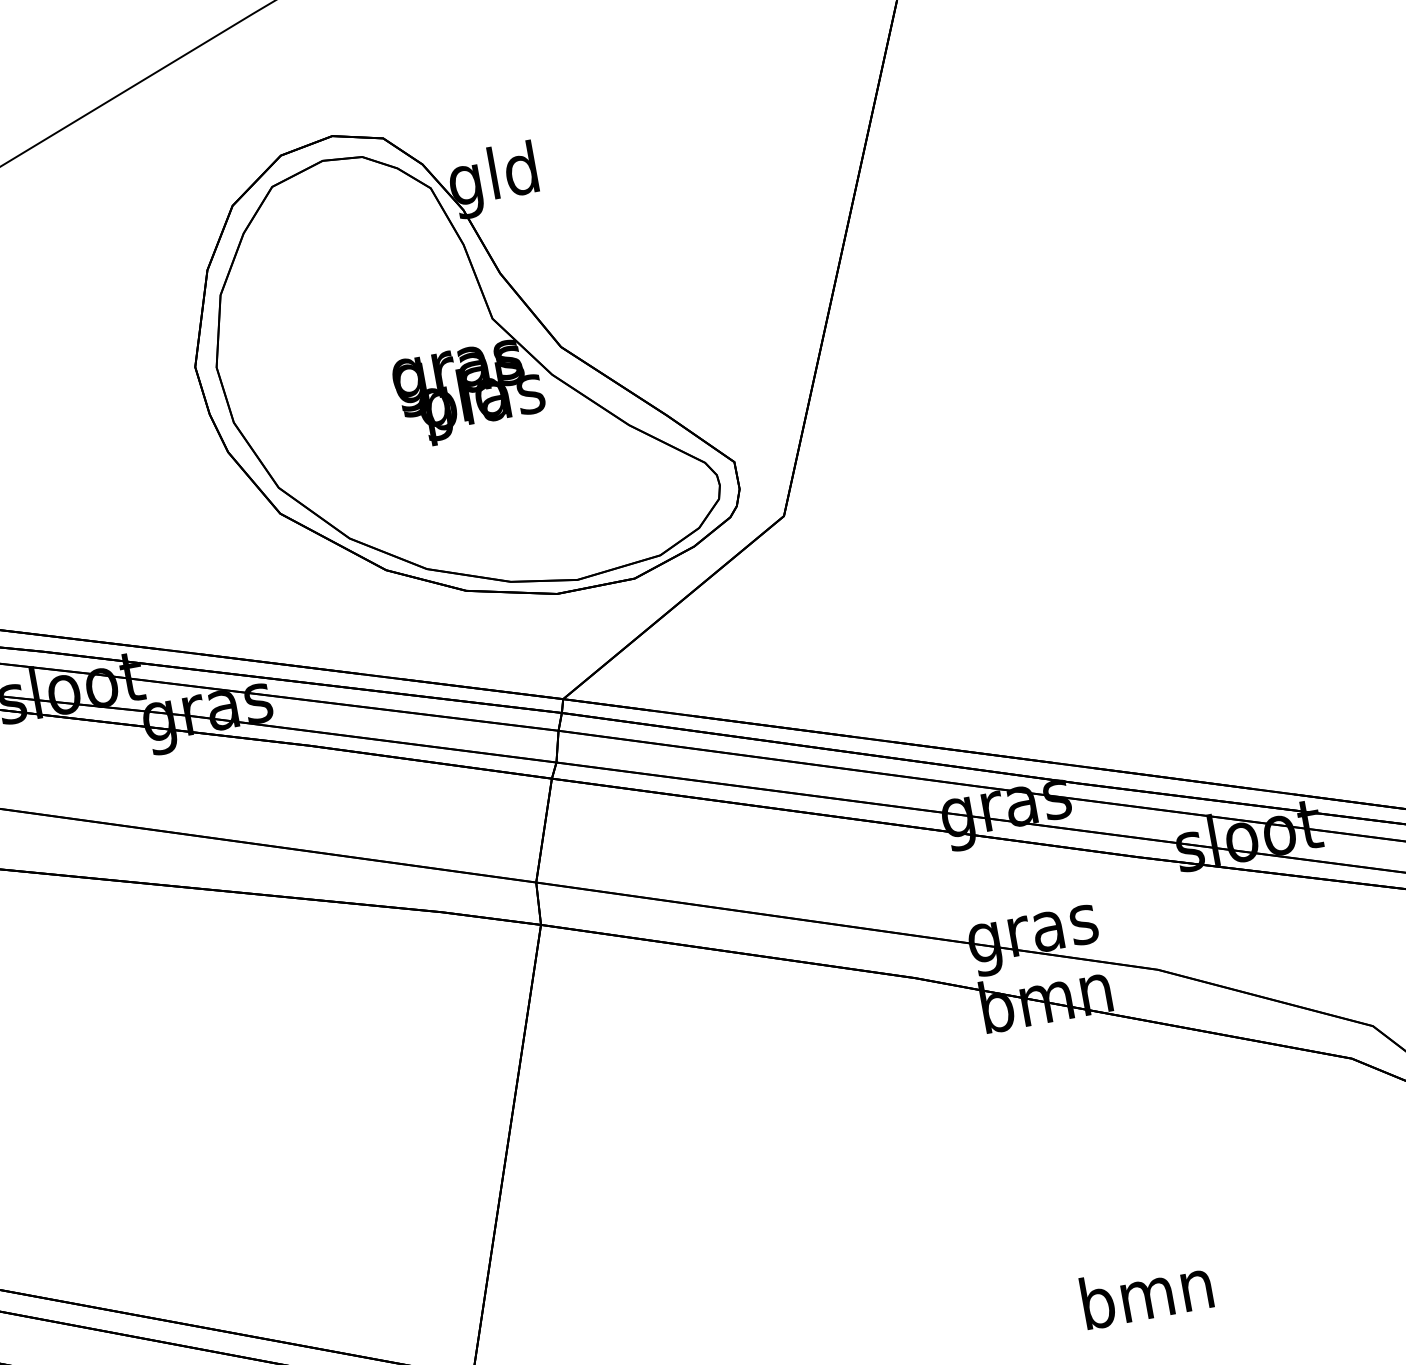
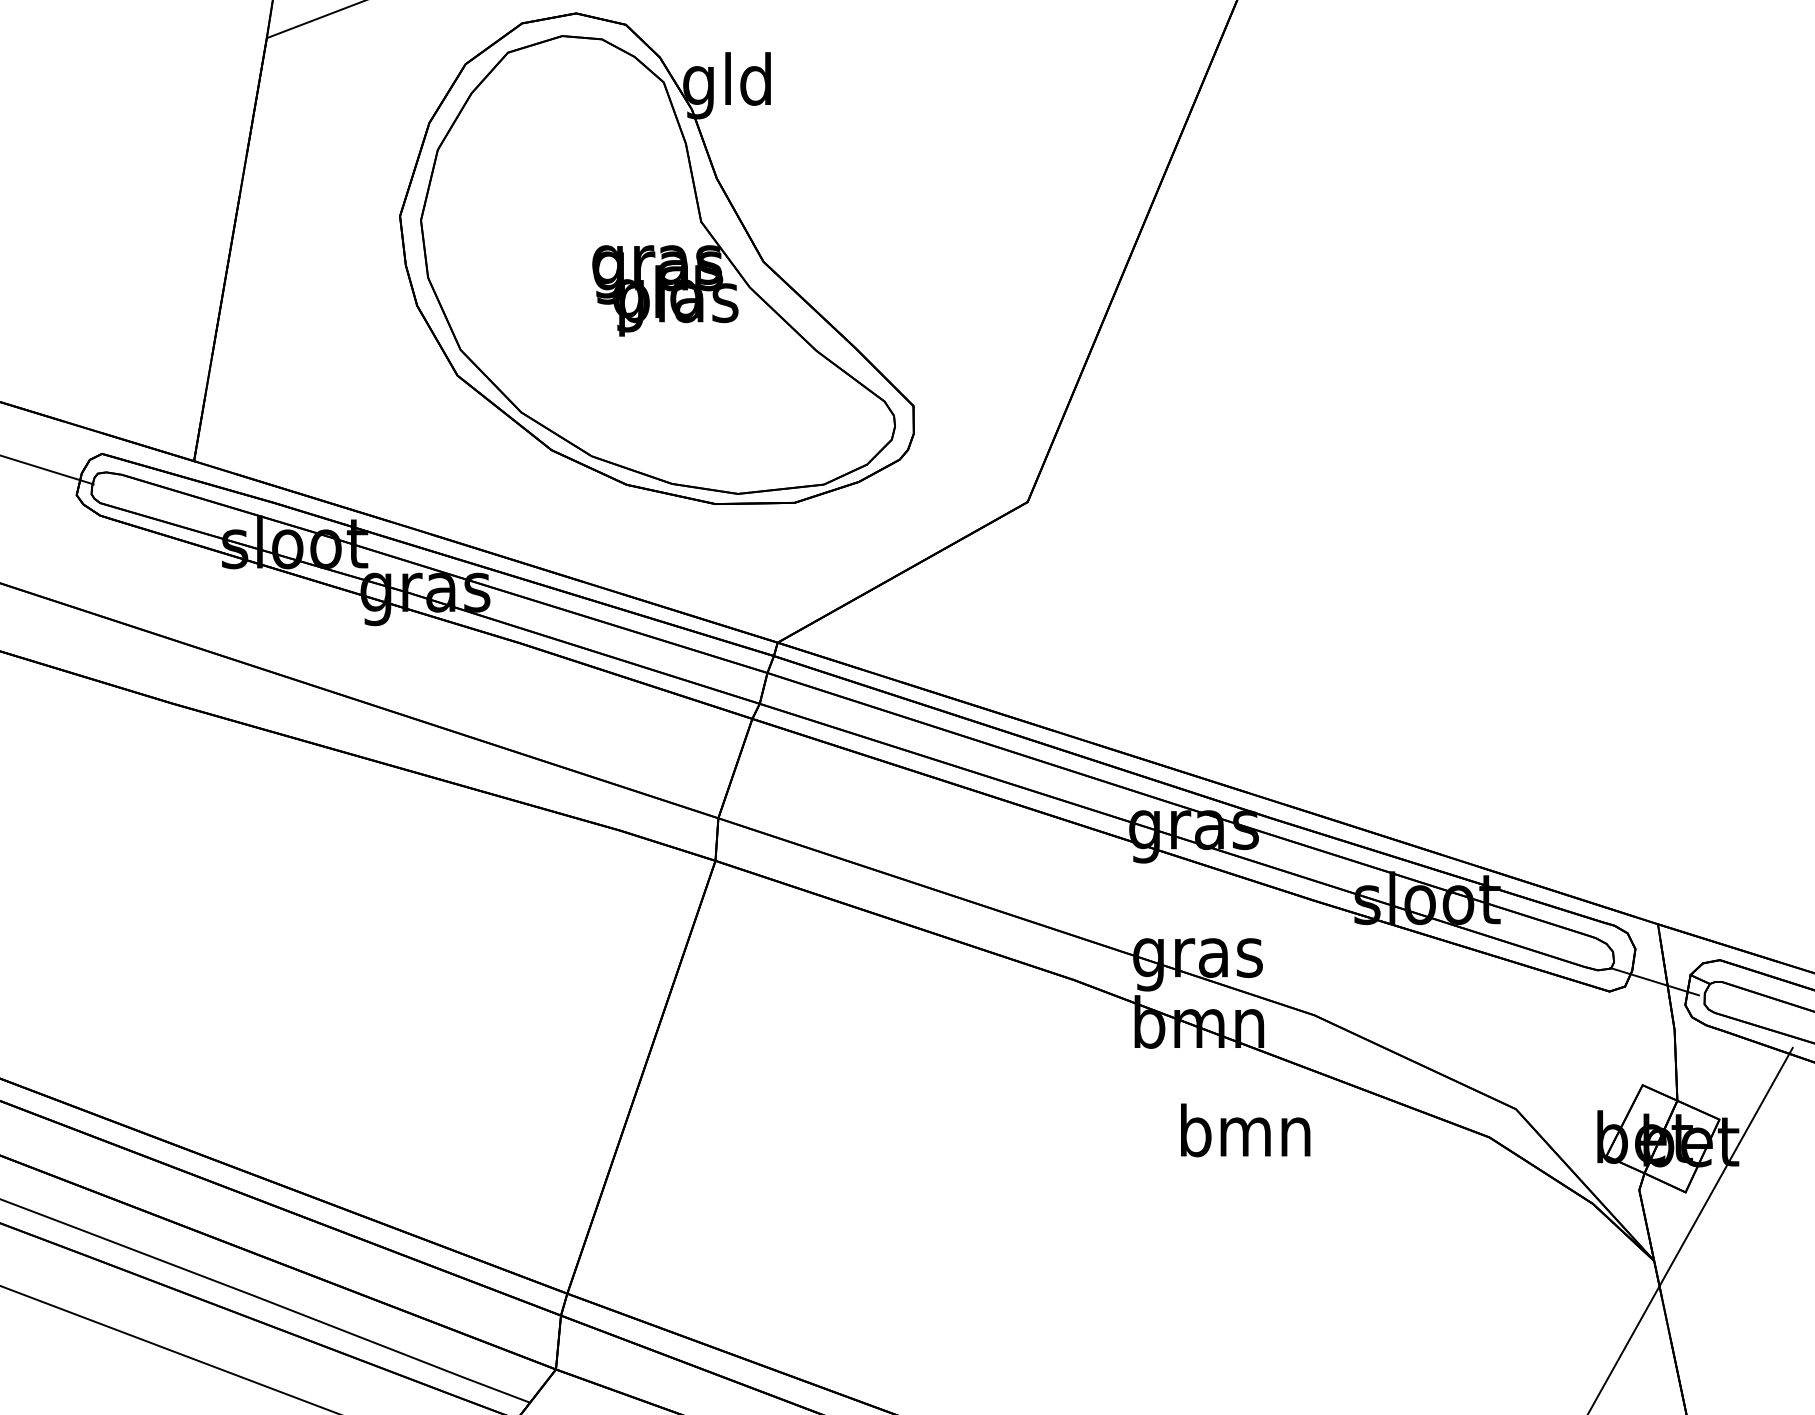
part: (455, 362) -> (656, 258), moved
text: (1146, 1293) -> (1245, 1130), moved

